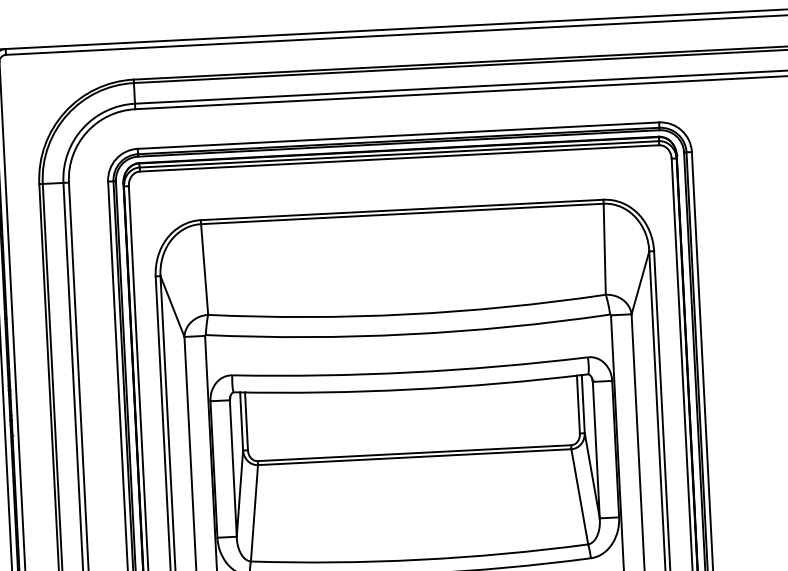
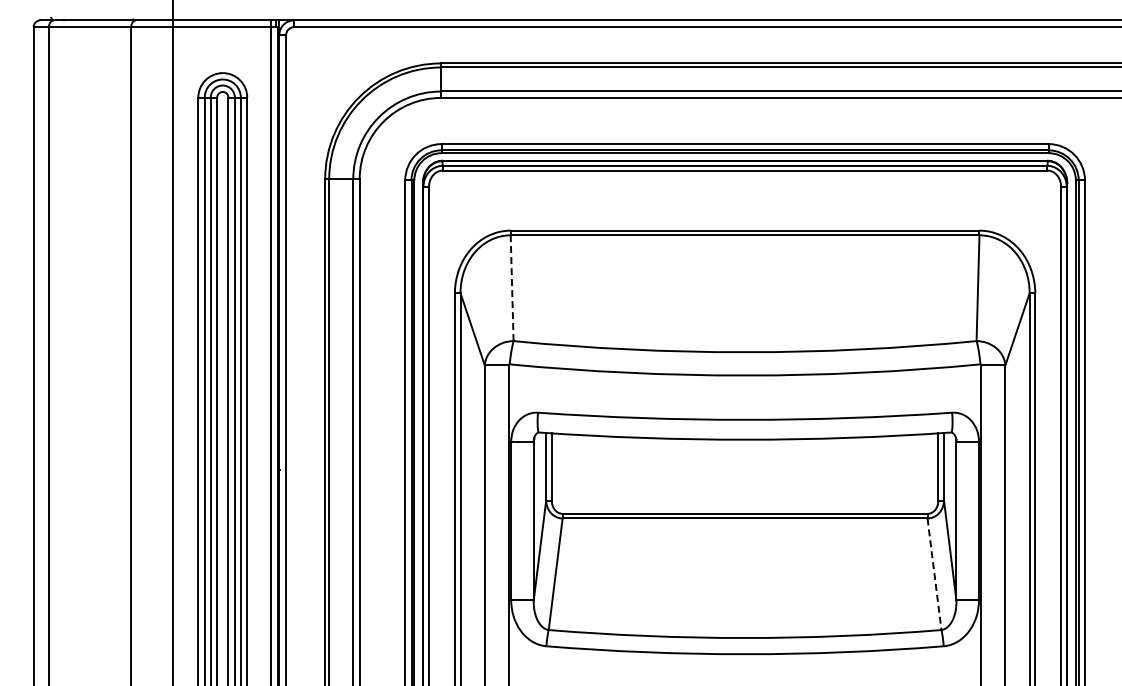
line: (204, 269) -> (512, 288), solid -> dashed
line: (579, 497) -> (934, 574), solid -> dashed

